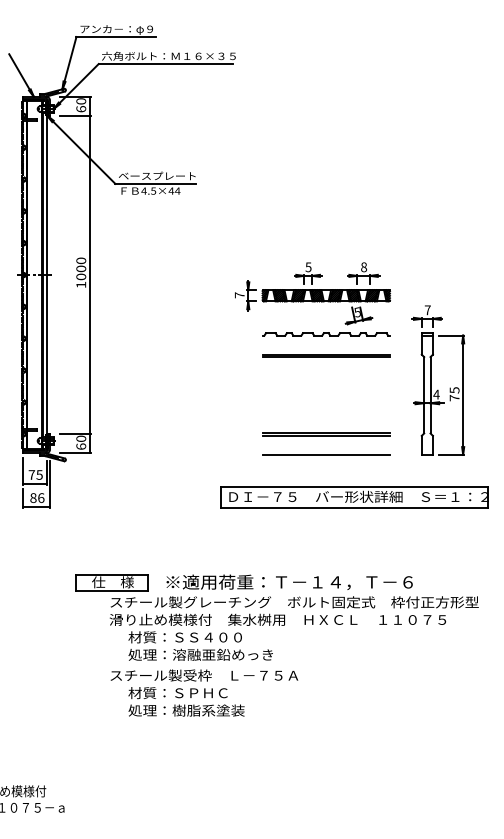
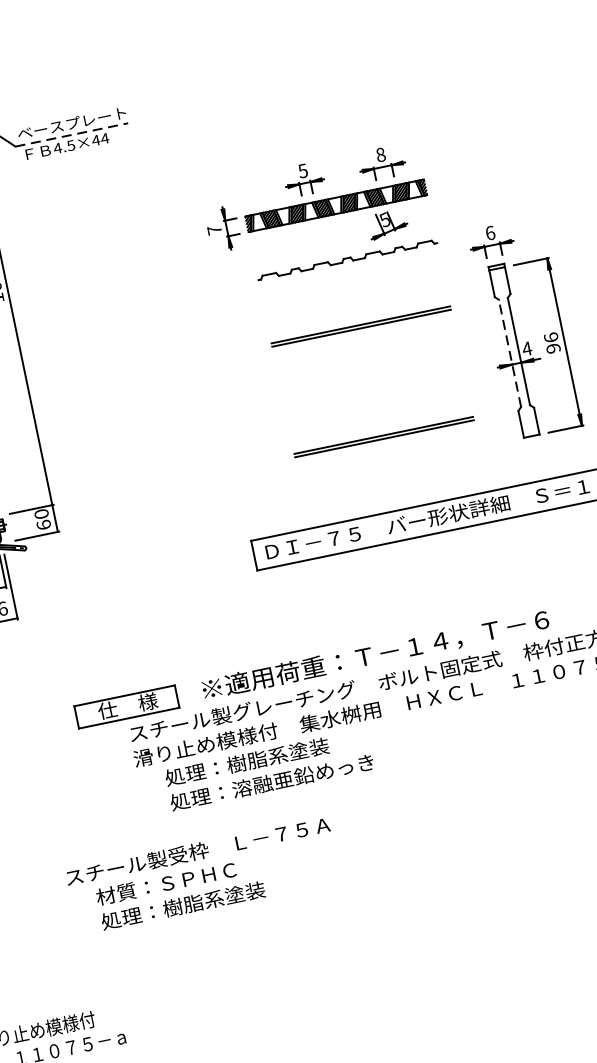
line: (156, 183) -> (73, 134), solid -> dashed
part: (312, 299) -> (317, 215), moved
text: (427, 310) -> (490, 233), 7 -> 6
line: (424, 394) -> (510, 352), solid -> dashed
text: (454, 394) -> (552, 343), 75 -> 96
line: (325, 454) -> (388, 465), removed
text: (186, 637) -> (246, 762), 材質：ＳＳ４００ -> 処理：樹脂系塗装
text: (204, 692) -> (203, 875), moved

